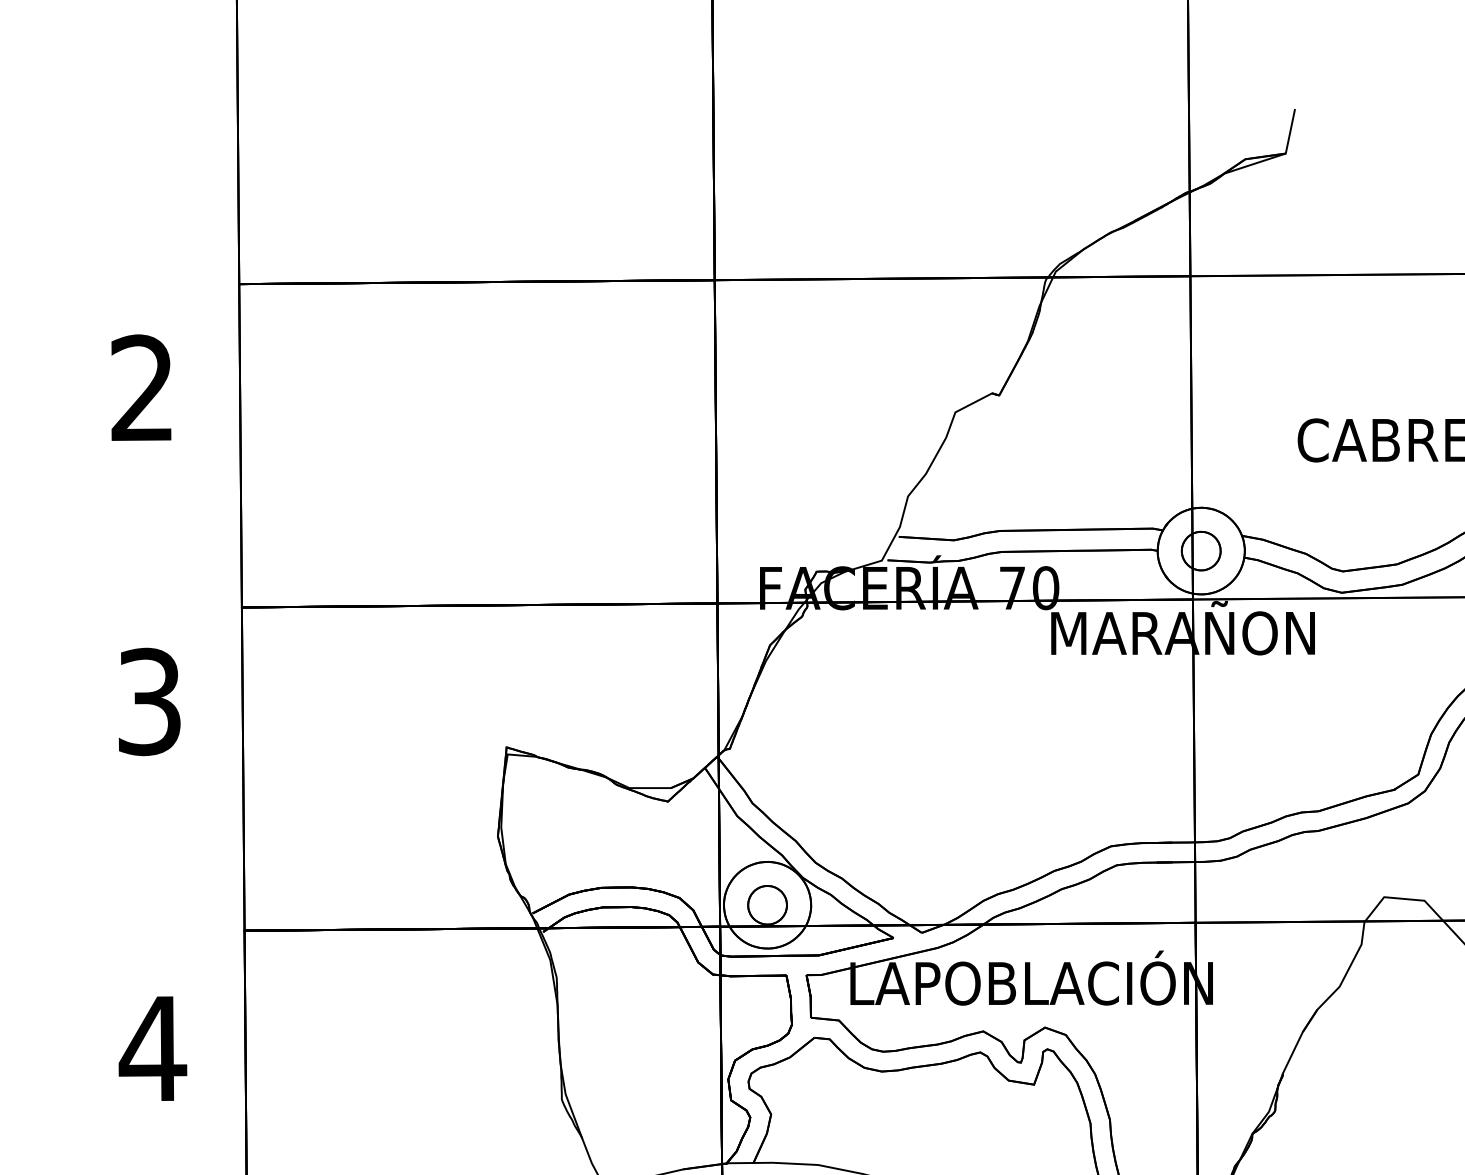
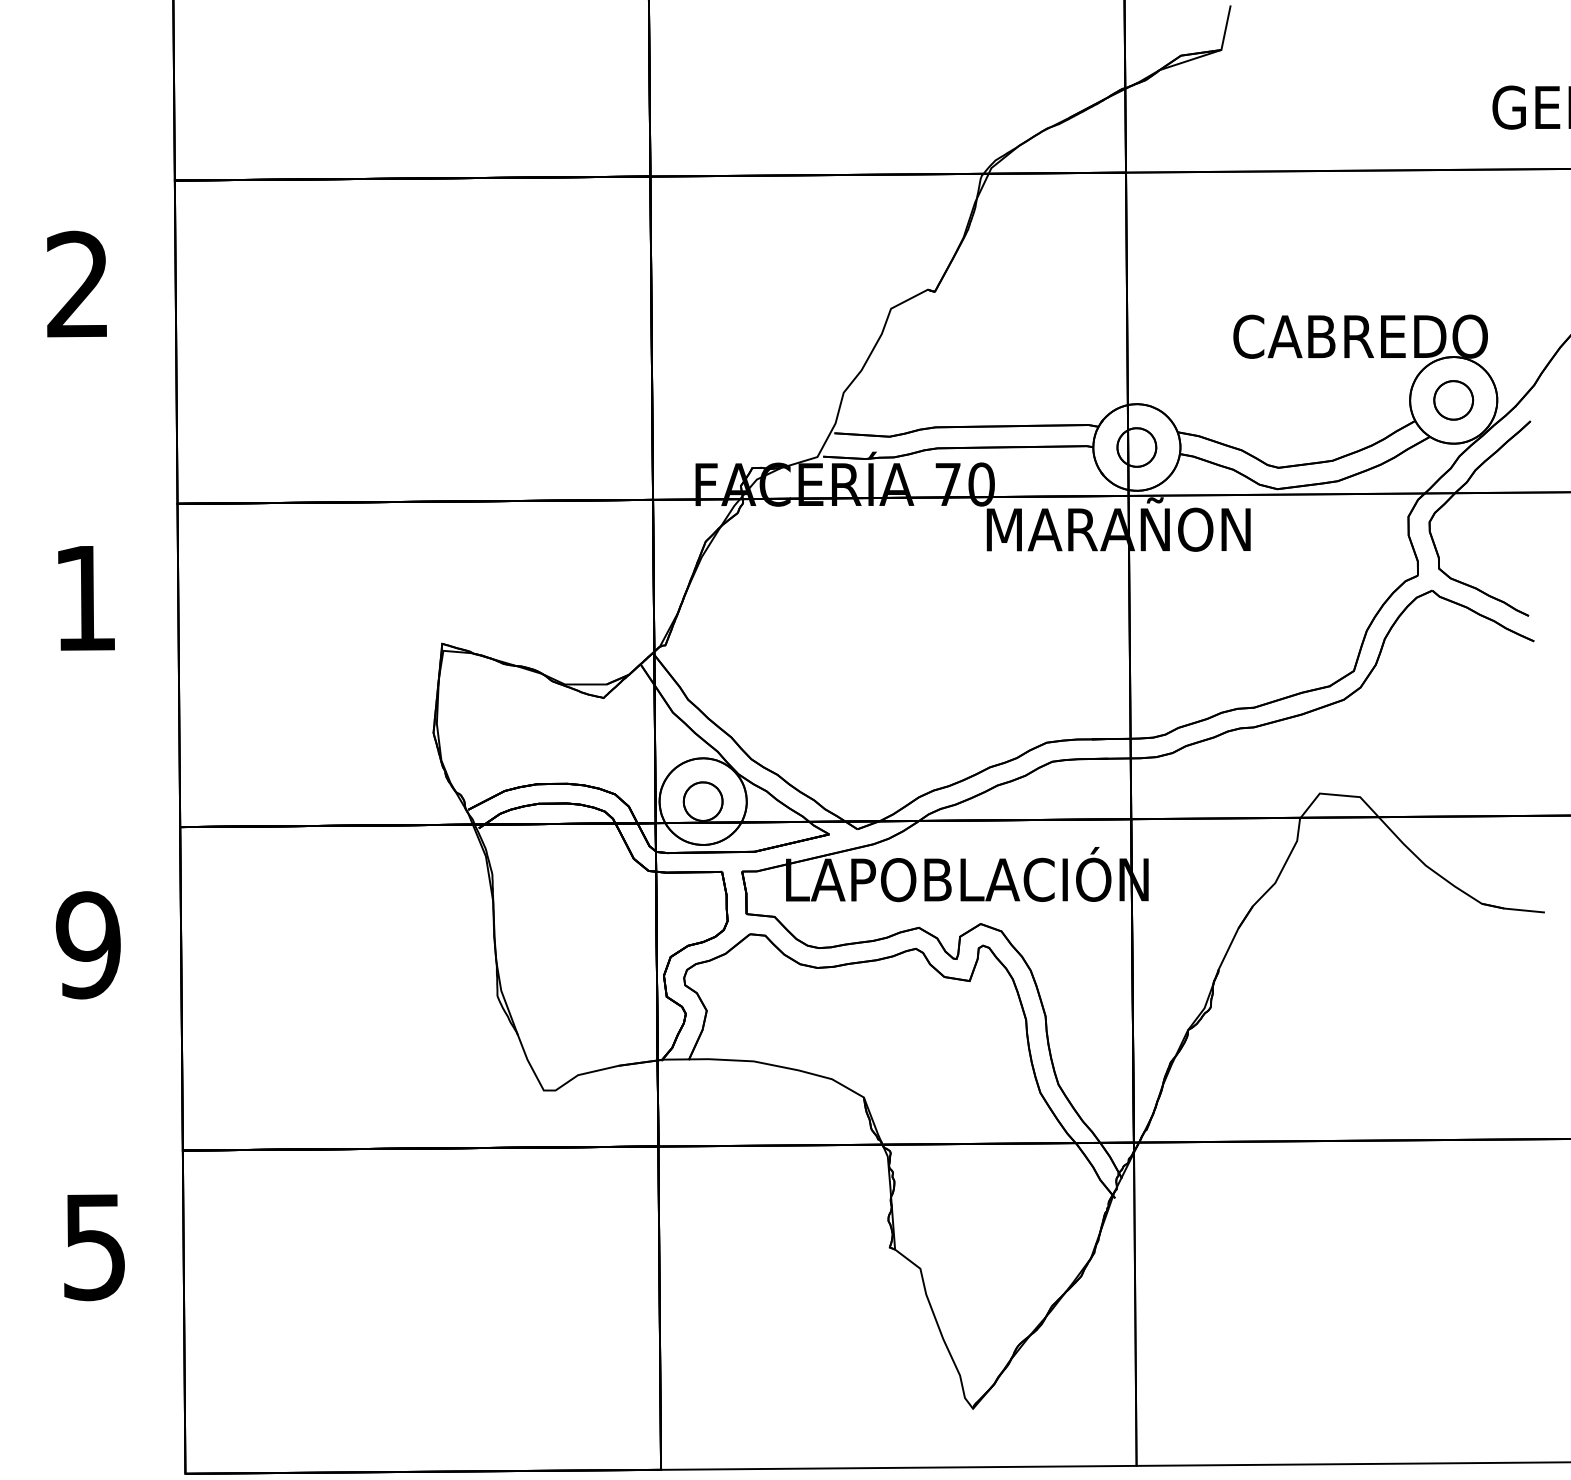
text: (149, 702) -> (85, 598), 3 -> 1
text: (152, 1049) -> (88, 945), 4 -> 9

